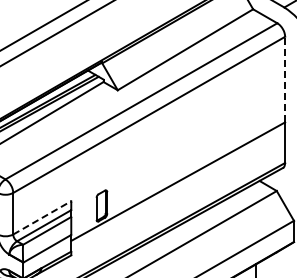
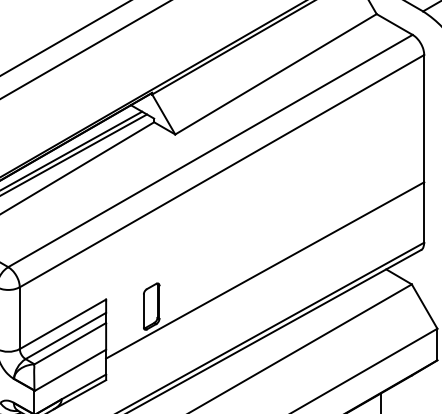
line: (285, 79) -> (424, 118), dashed -> solid
line: (42, 217) -> (63, 323), dashed -> solid

